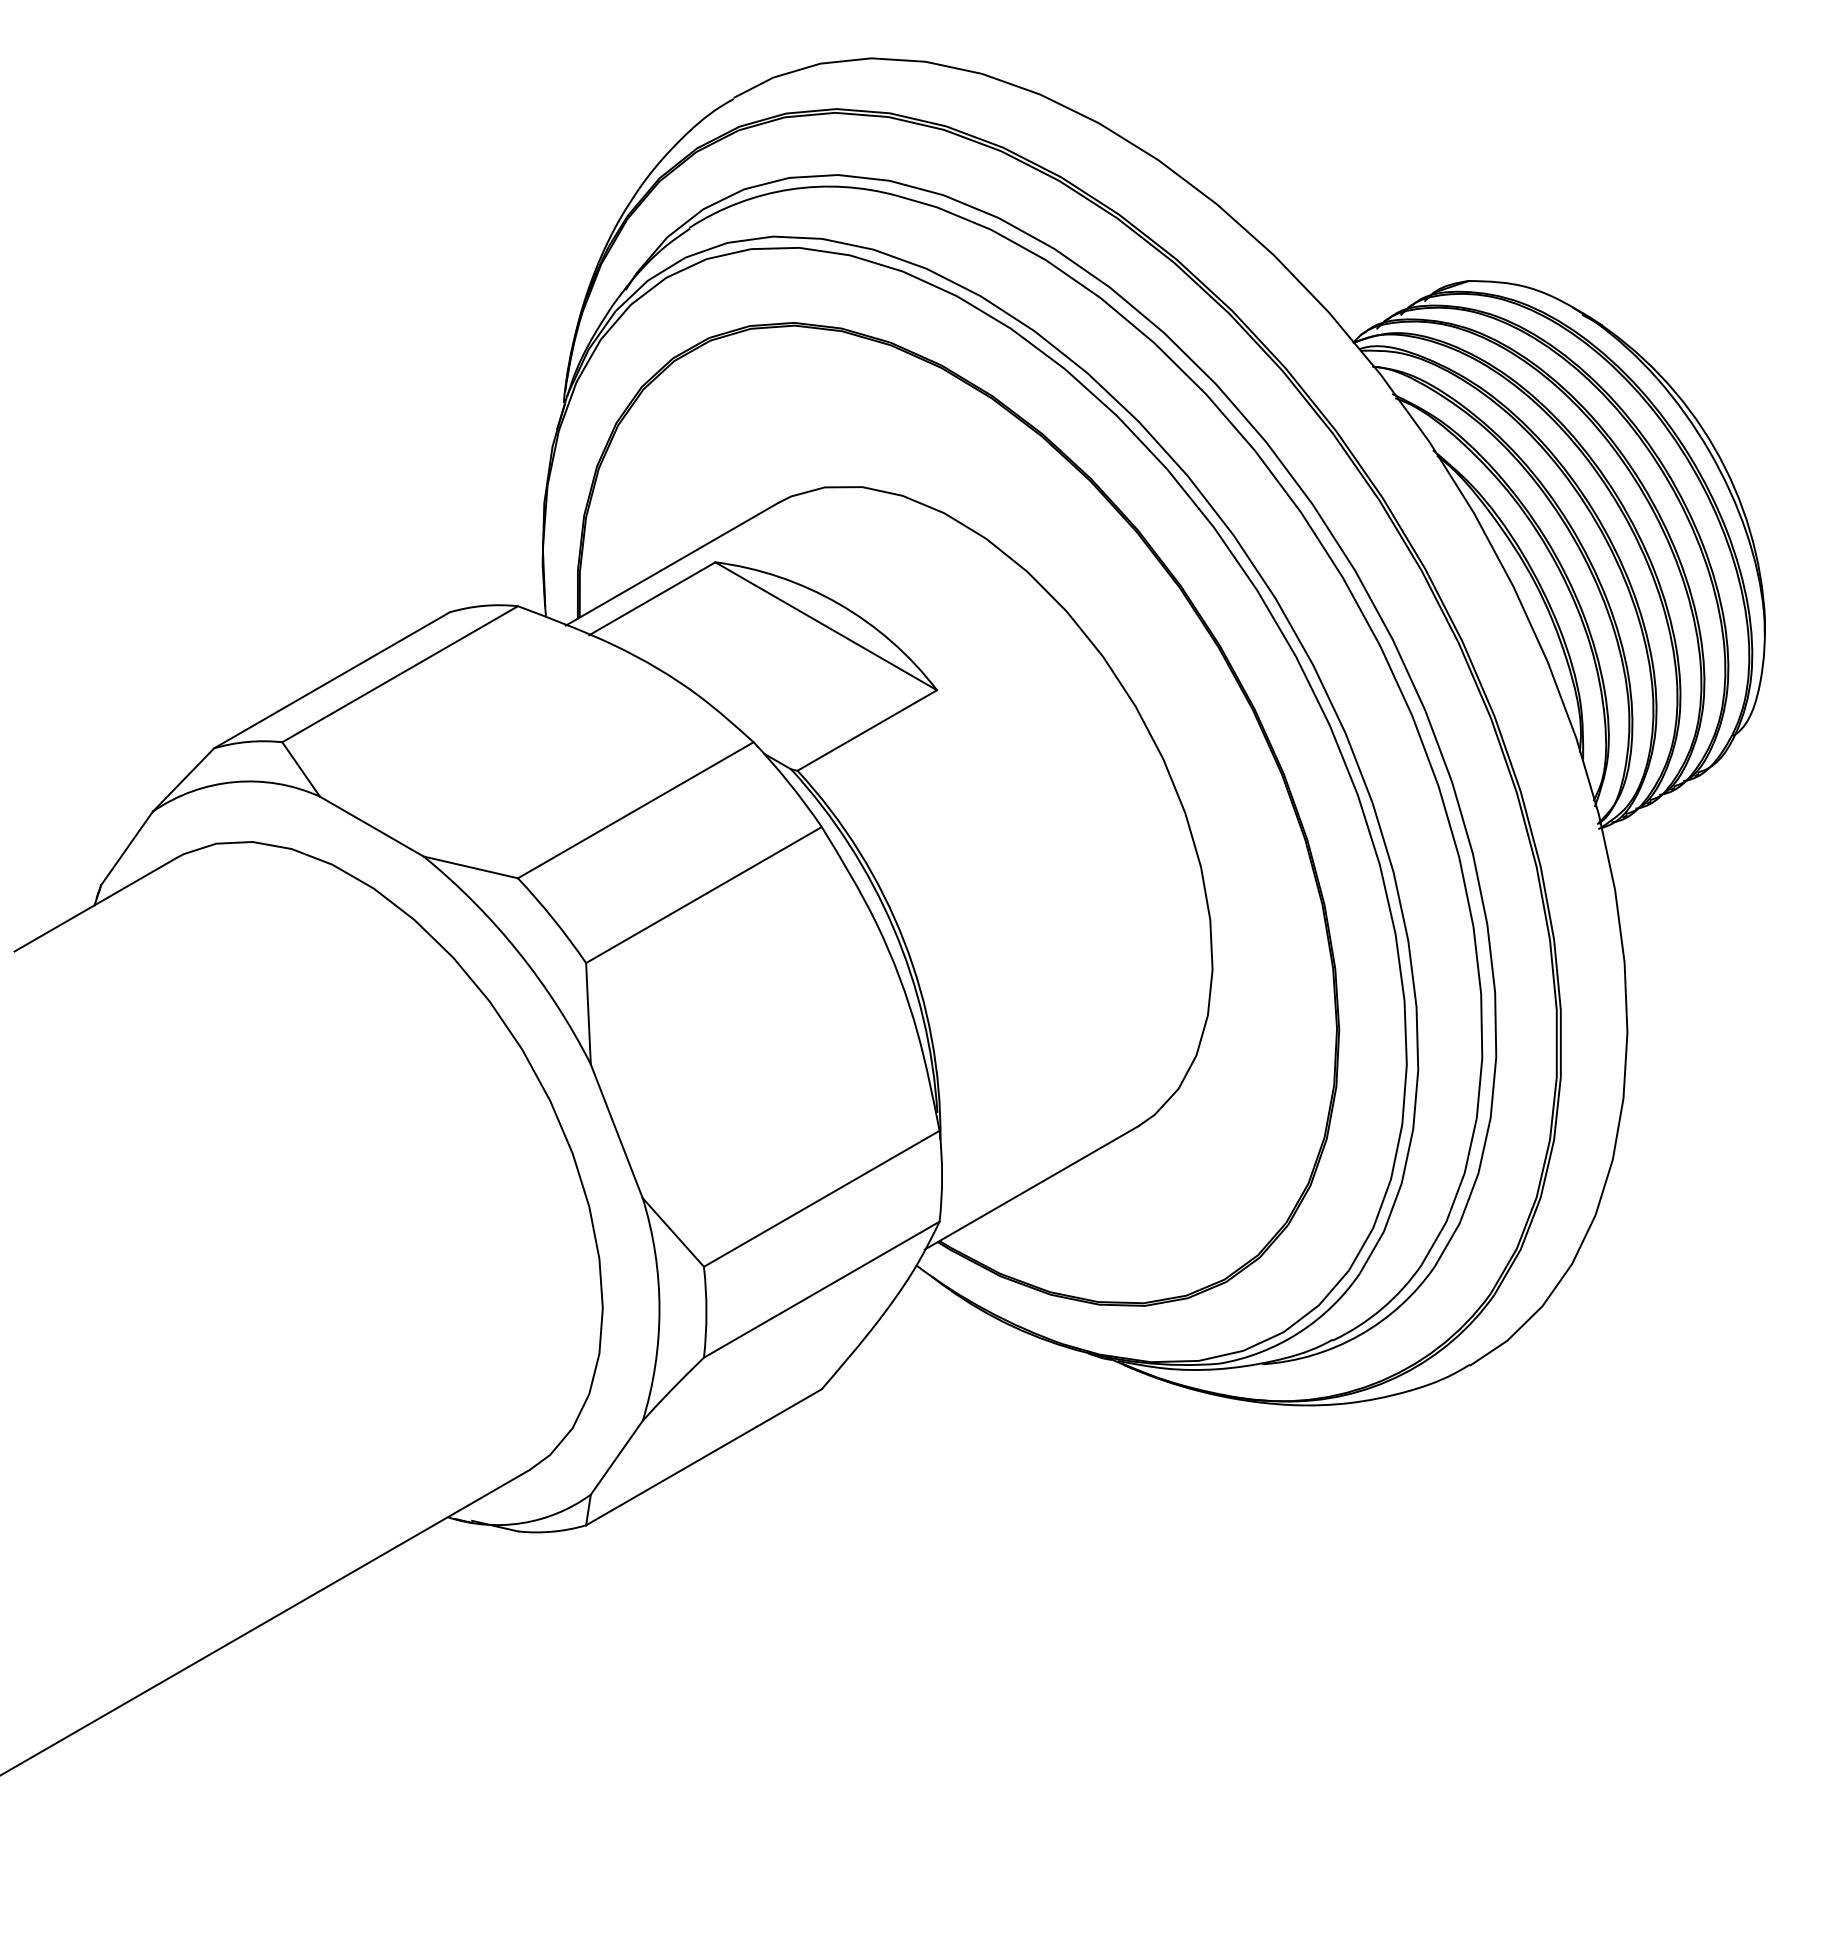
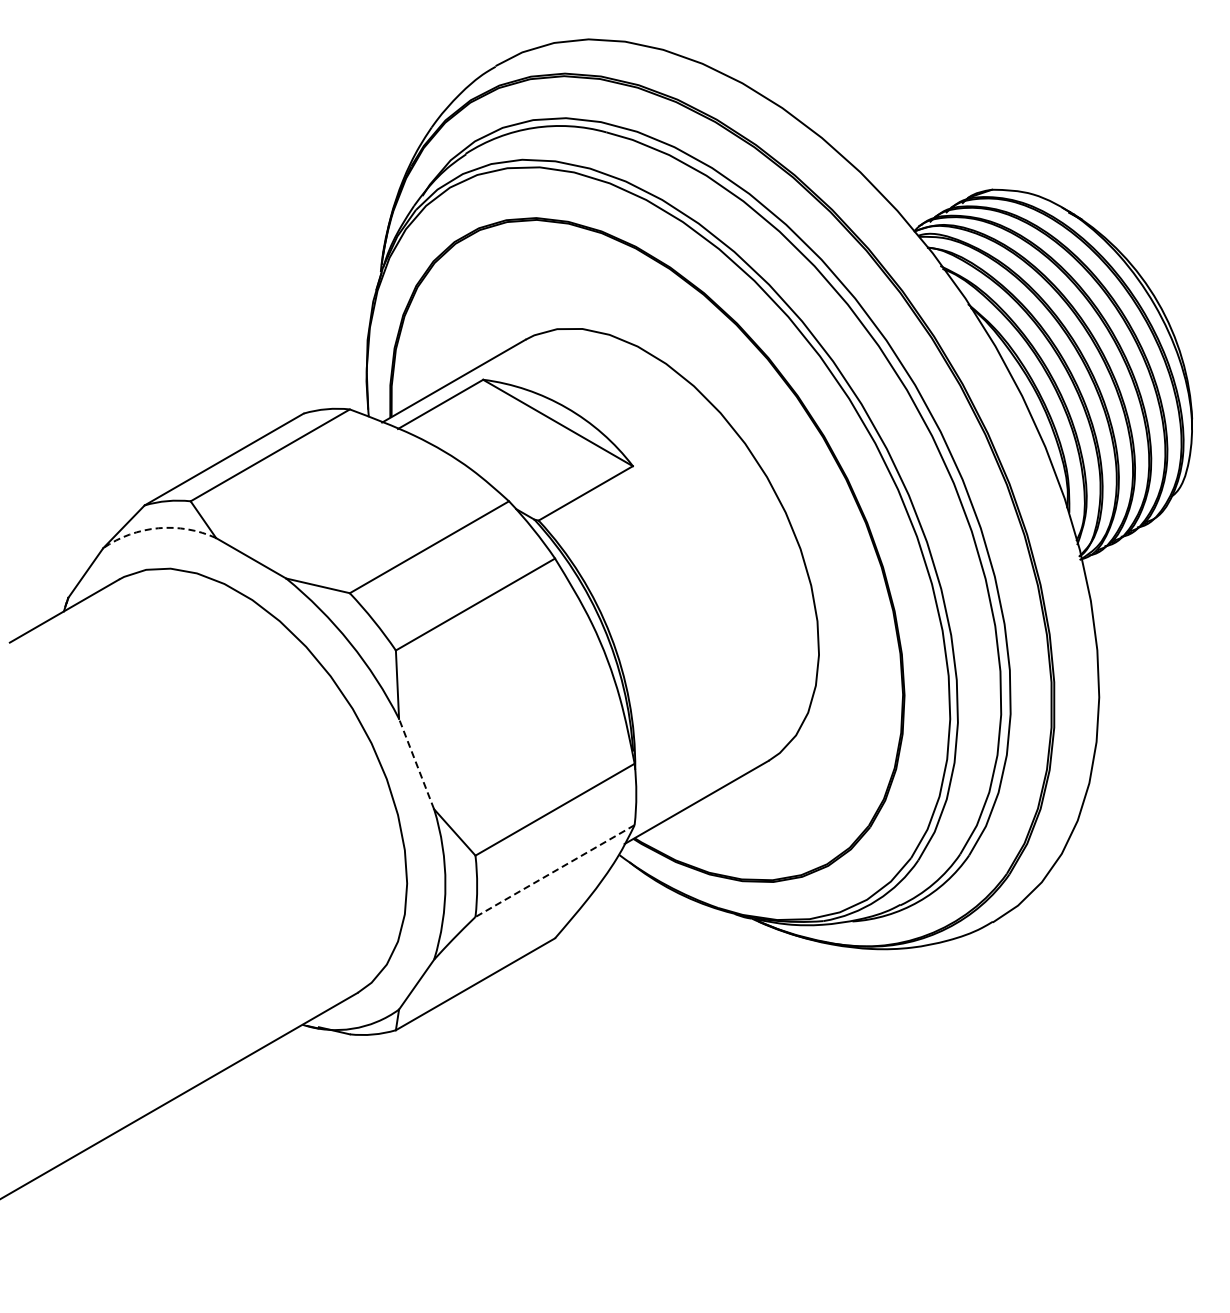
arc: (234, 782) -> (158, 528), solid -> dashed
line: (616, 1130) -> (416, 763), solid -> dashed
line: (822, 1290) -> (555, 871), solid -> dashed

